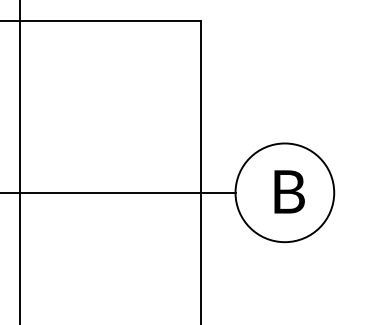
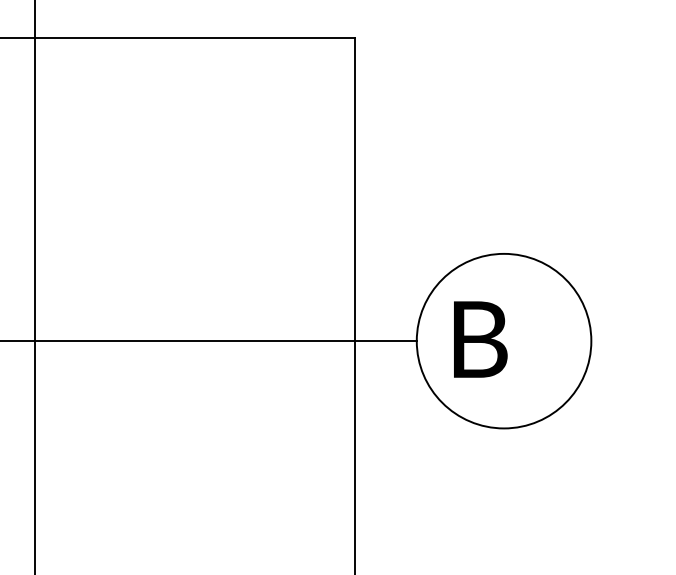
text: (289, 191) -> (480, 338), moved

